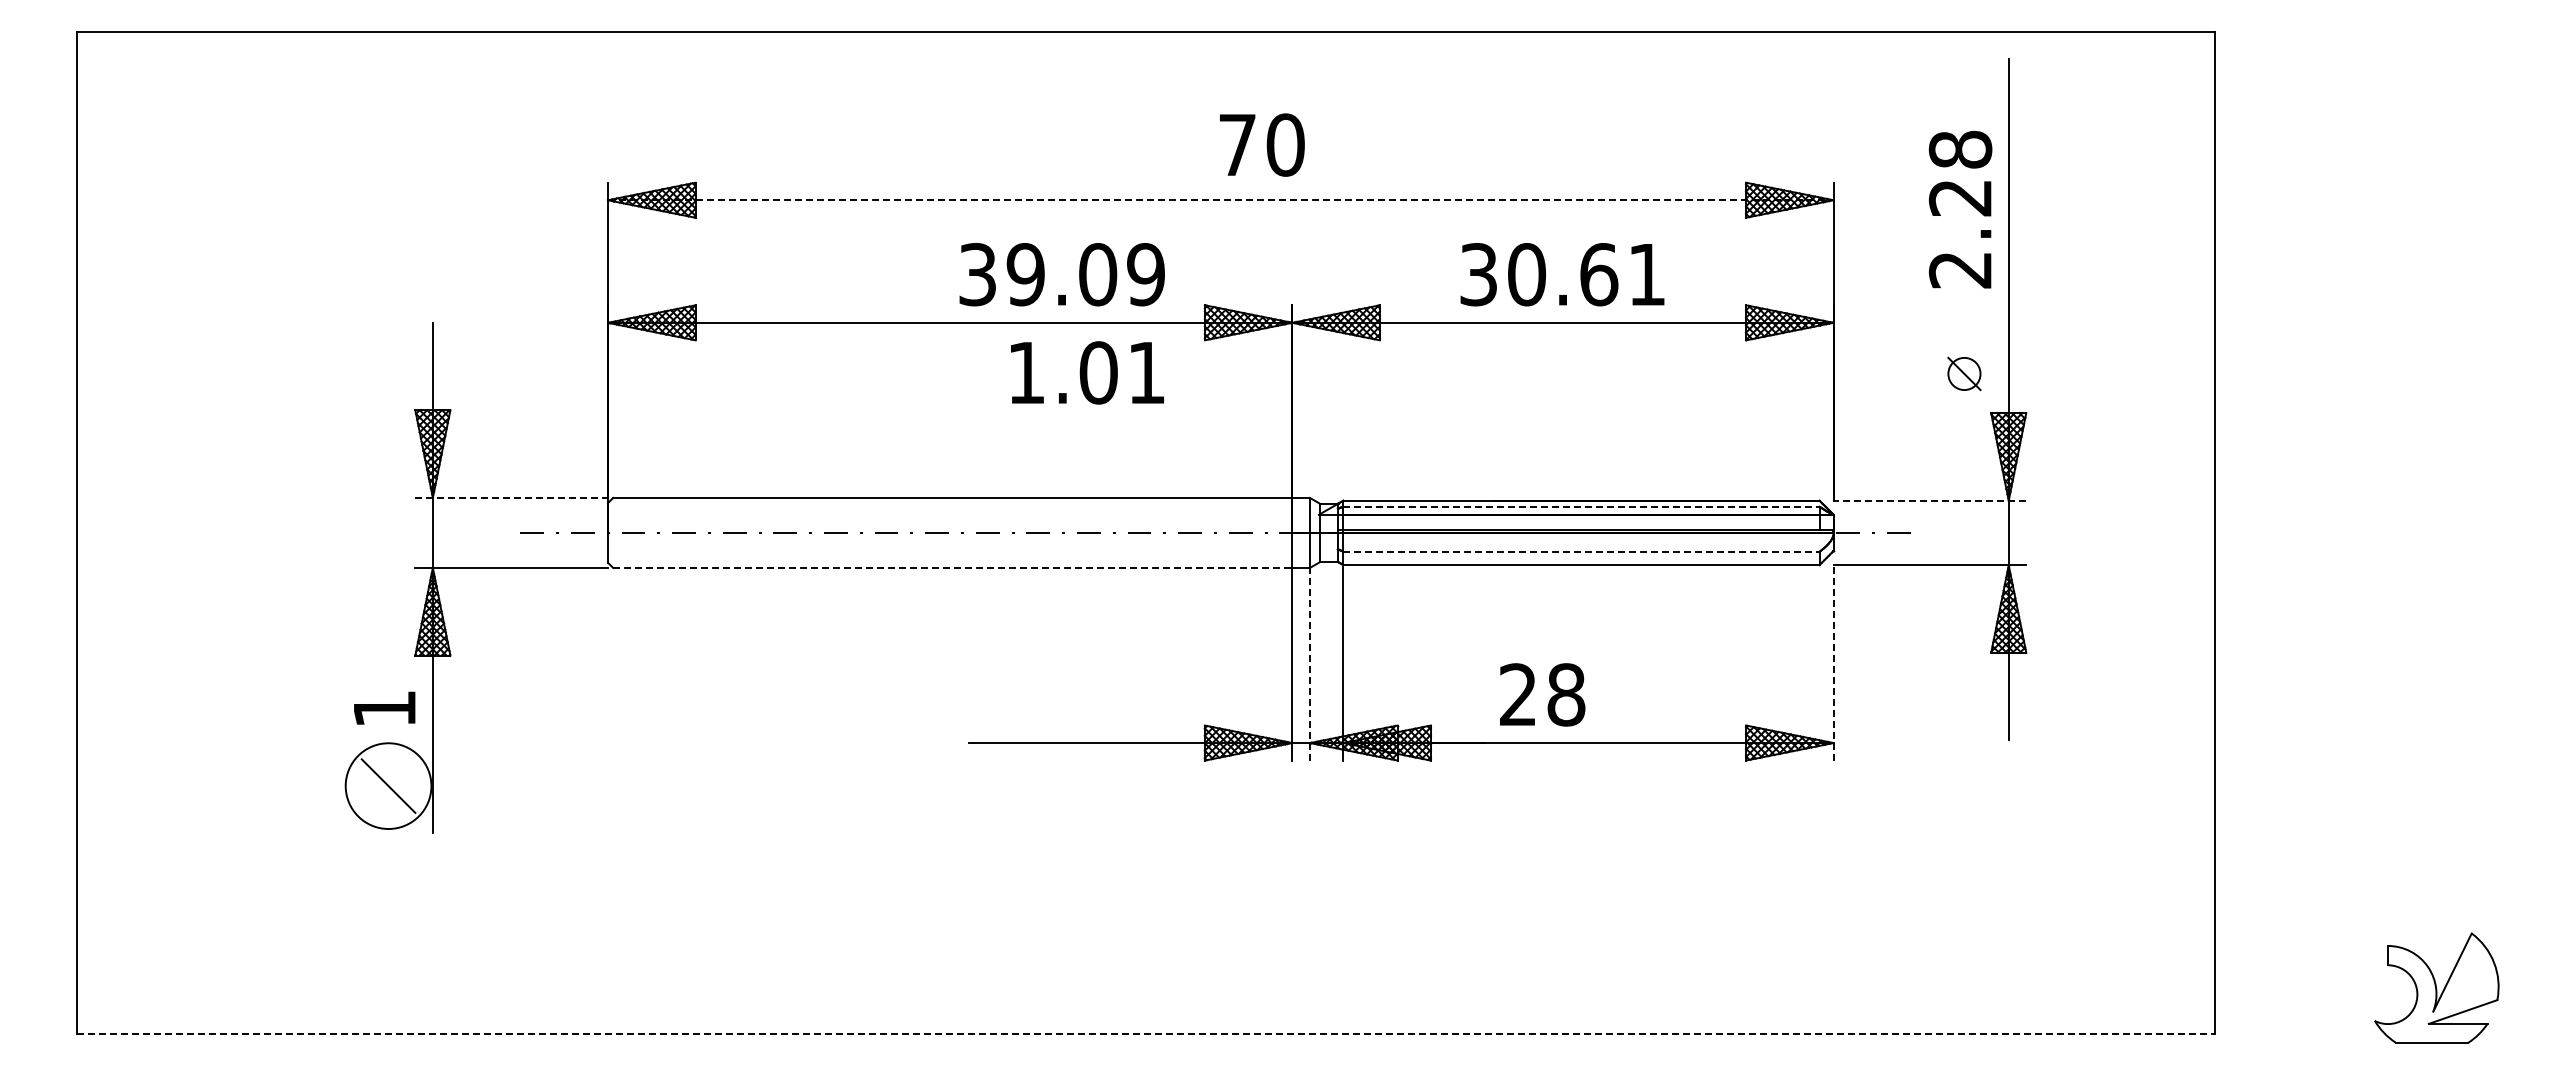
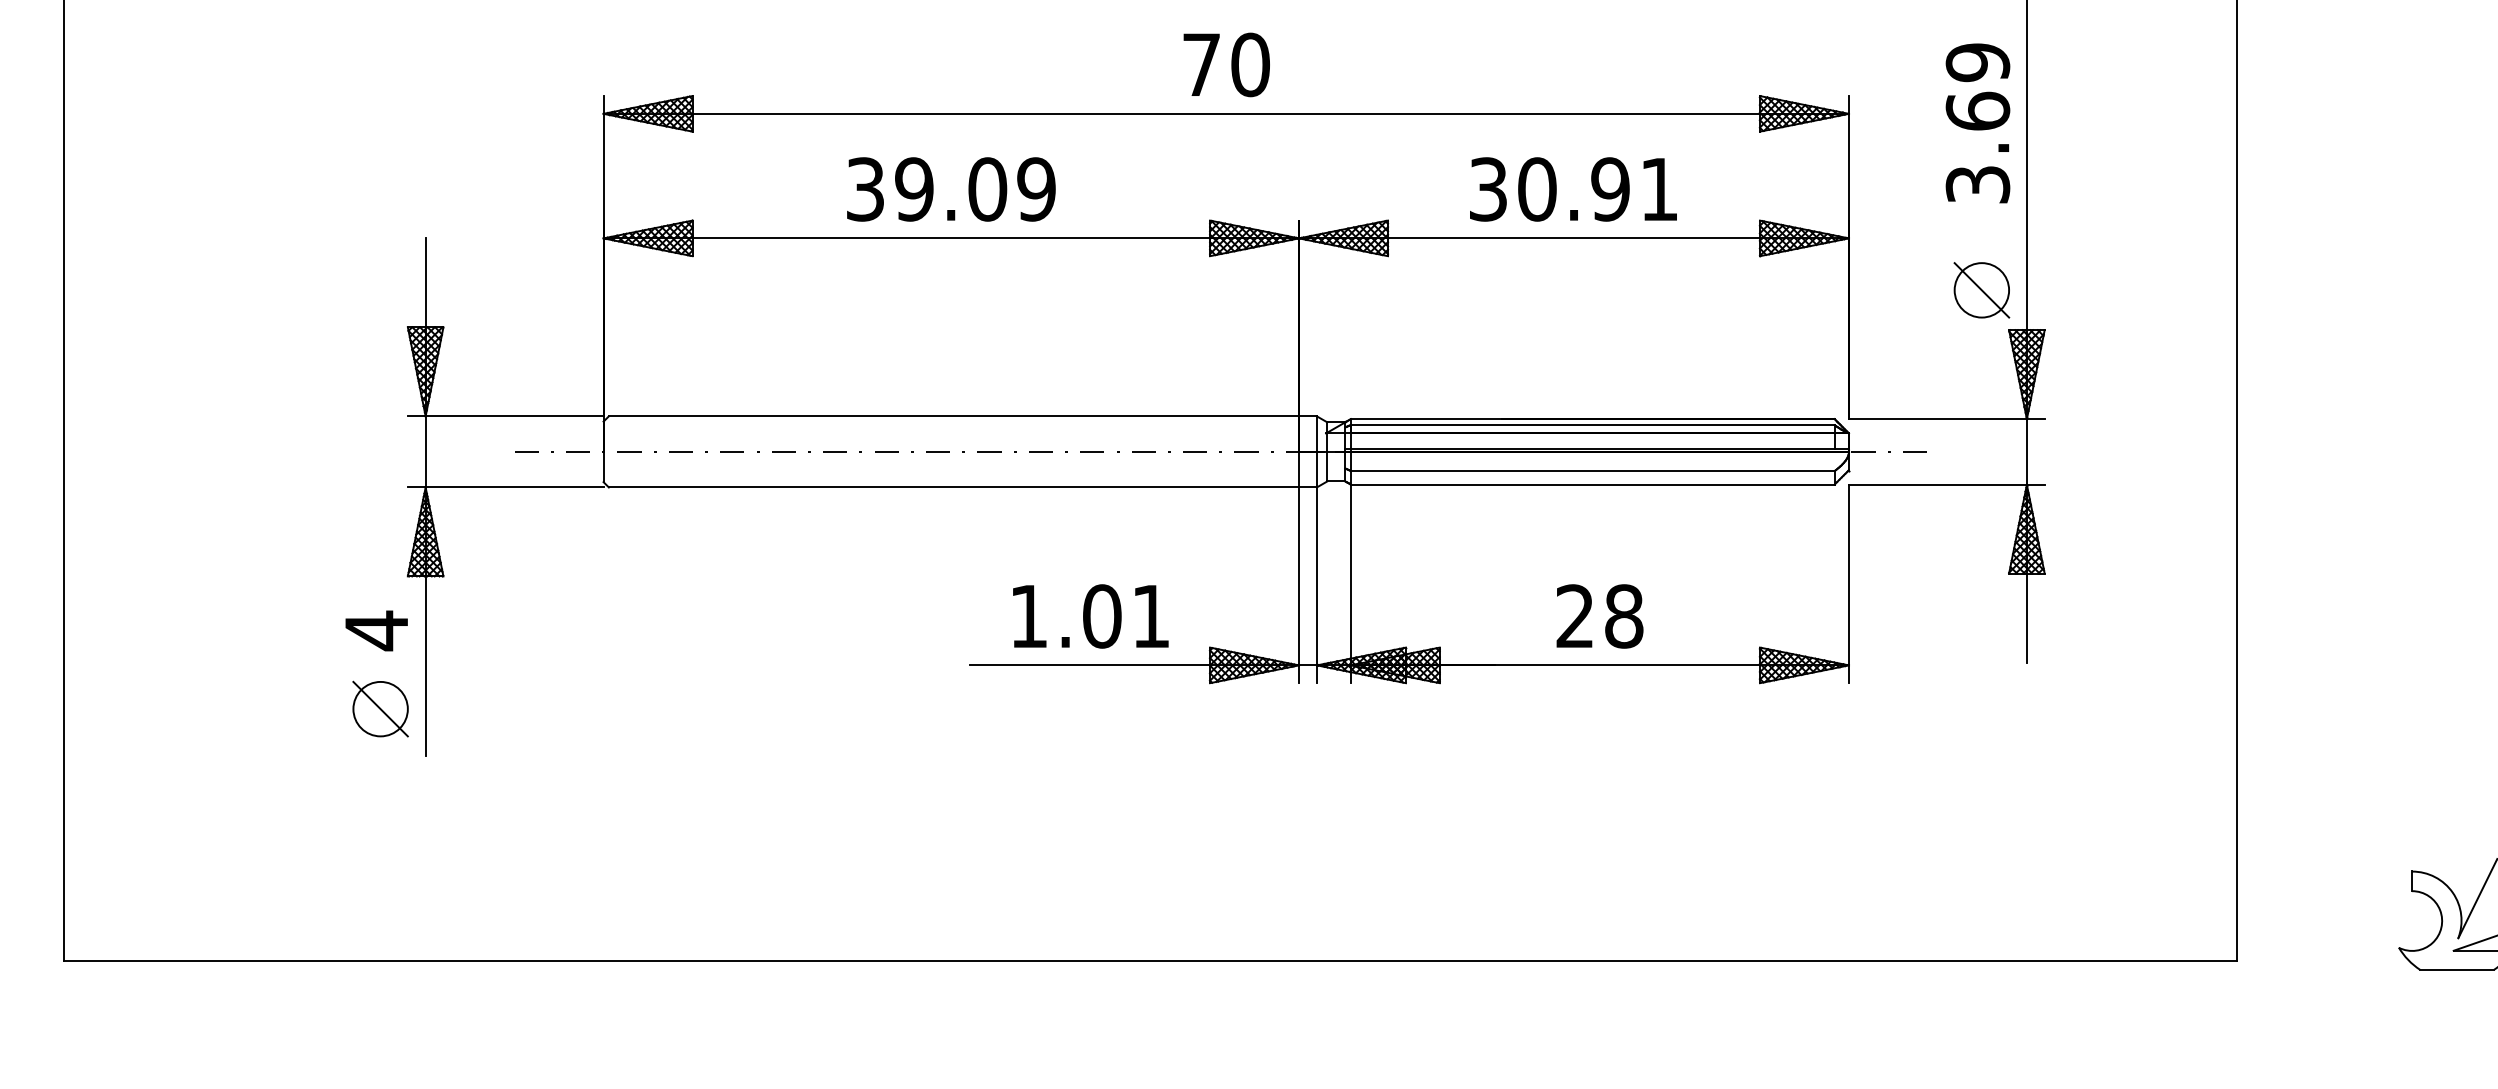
text: (1262, 144) -> (1226, 64), moved
line: (1220, 200) -> (1225, 114), dashed -> solid
text: (1960, 209) -> (1977, 123), 2.28 -> 3.69
text: (1061, 274) -> (950, 189), moved
text: (1599, 274) -> (1611, 189), 30.61 -> 30.91
text: (1087, 372) -> (1090, 616), moved
part: (1964, 373) -> (1981, 289), size x1.67
line: (512, 497) -> (506, 415), dashed -> solid
line: (1929, 500) -> (1946, 418), dashed -> solid
line: (1582, 506) -> (1593, 425), dashed -> solid
line: (1582, 551) -> (1593, 470), dashed -> solid
line: (952, 567) -> (953, 487), dashed -> solid
line: (1833, 662) -> (1848, 583), dashed -> solid
line: (1310, 663) -> (1317, 584), dashed -> solid
text: (1542, 694) -> (1599, 616), moved
text: (384, 709) -> (376, 631), 1 -> 4
circle: (388, 785) -> (380, 708), size x0.62
line: (1146, 1033) -> (1150, 960), dashed -> solid

